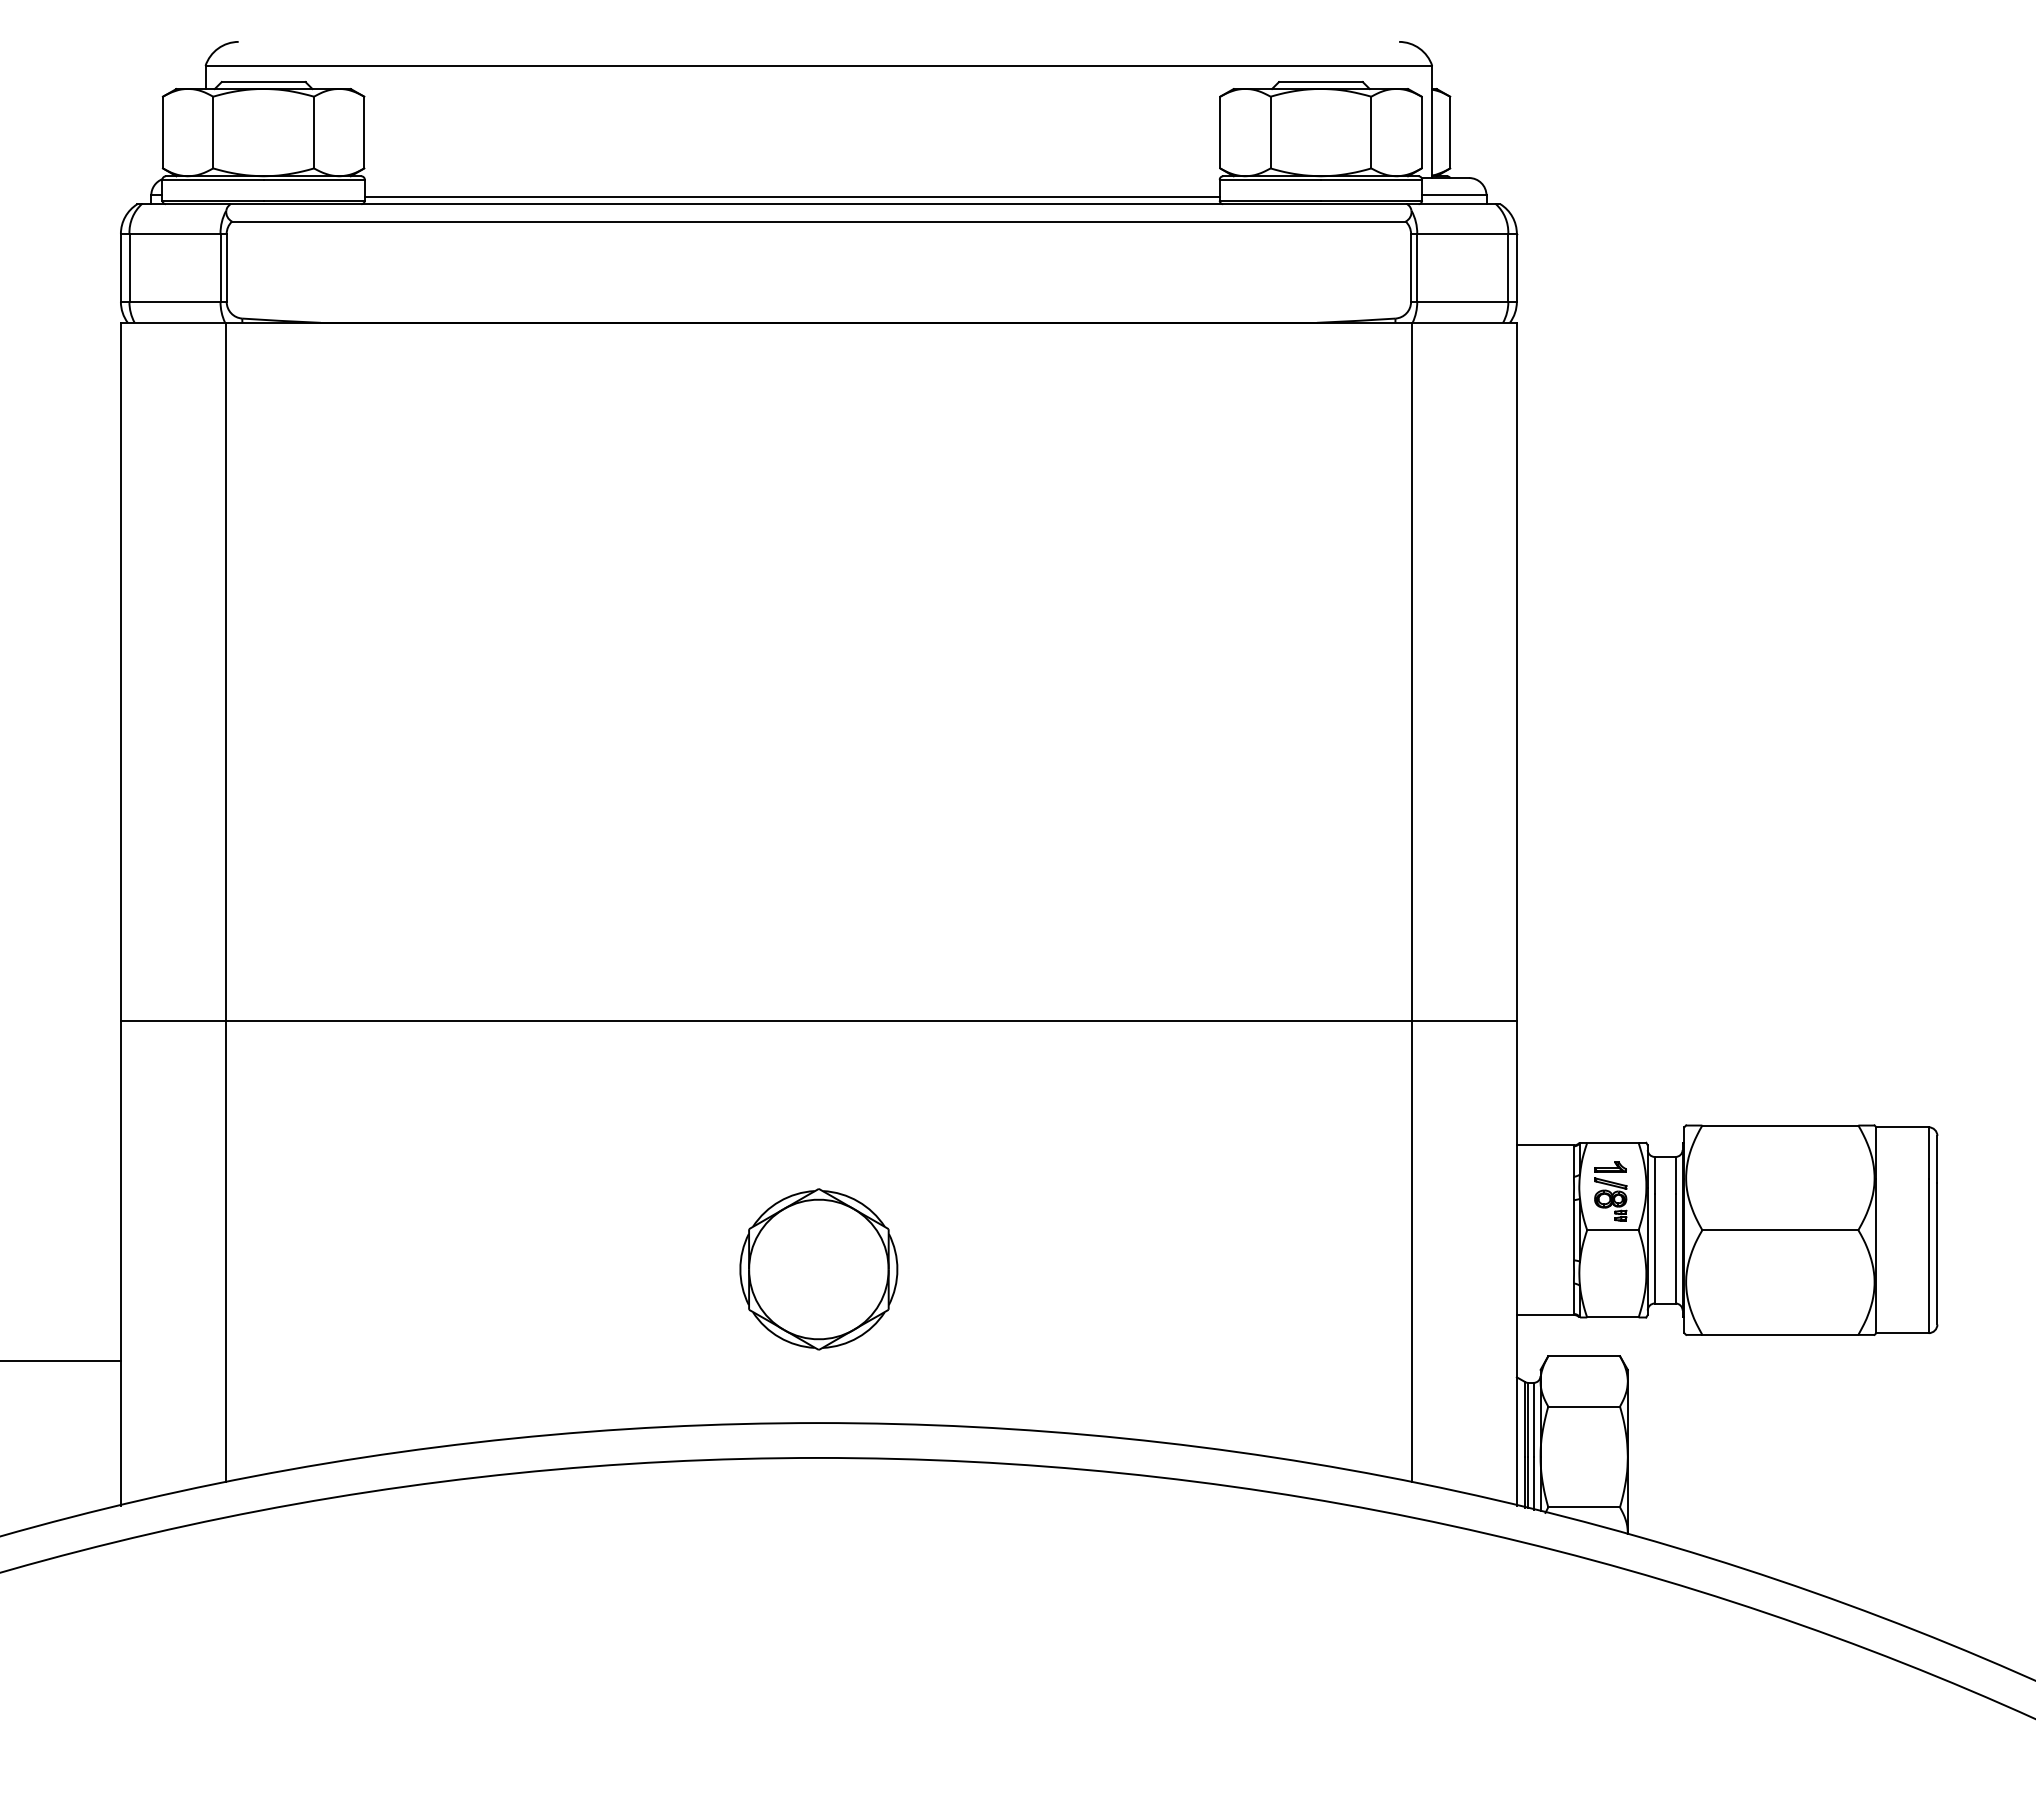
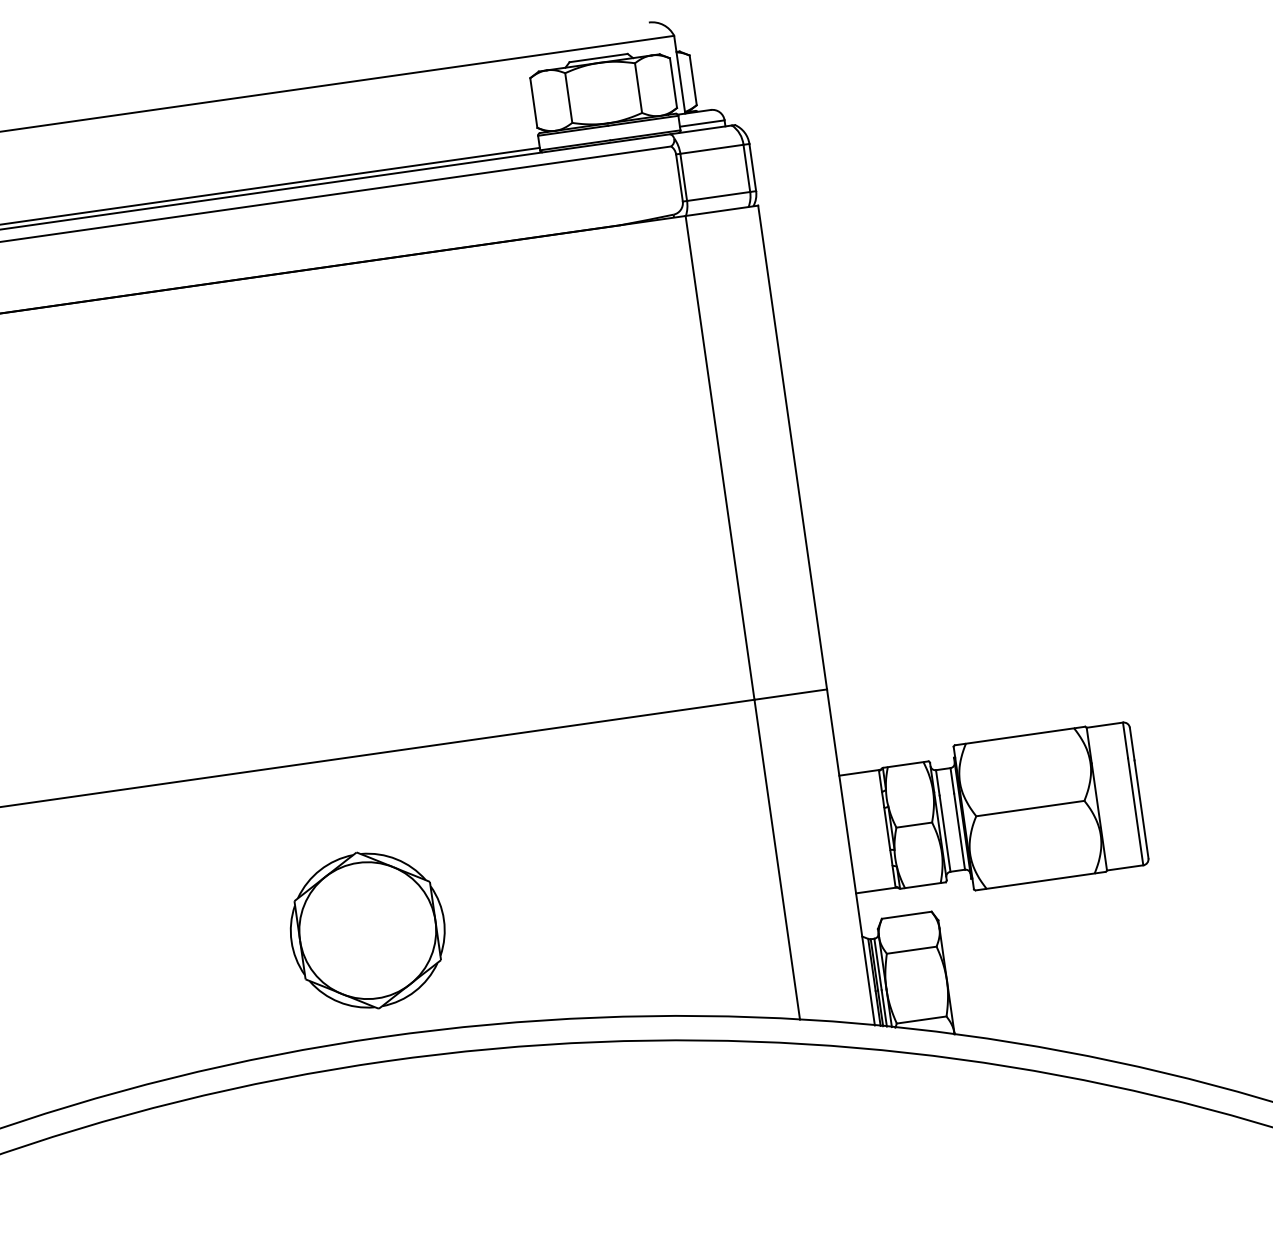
part: (1610, 1191) -> (908, 798), removed
part: (818, 1269) -> (367, 930), size x1.4

